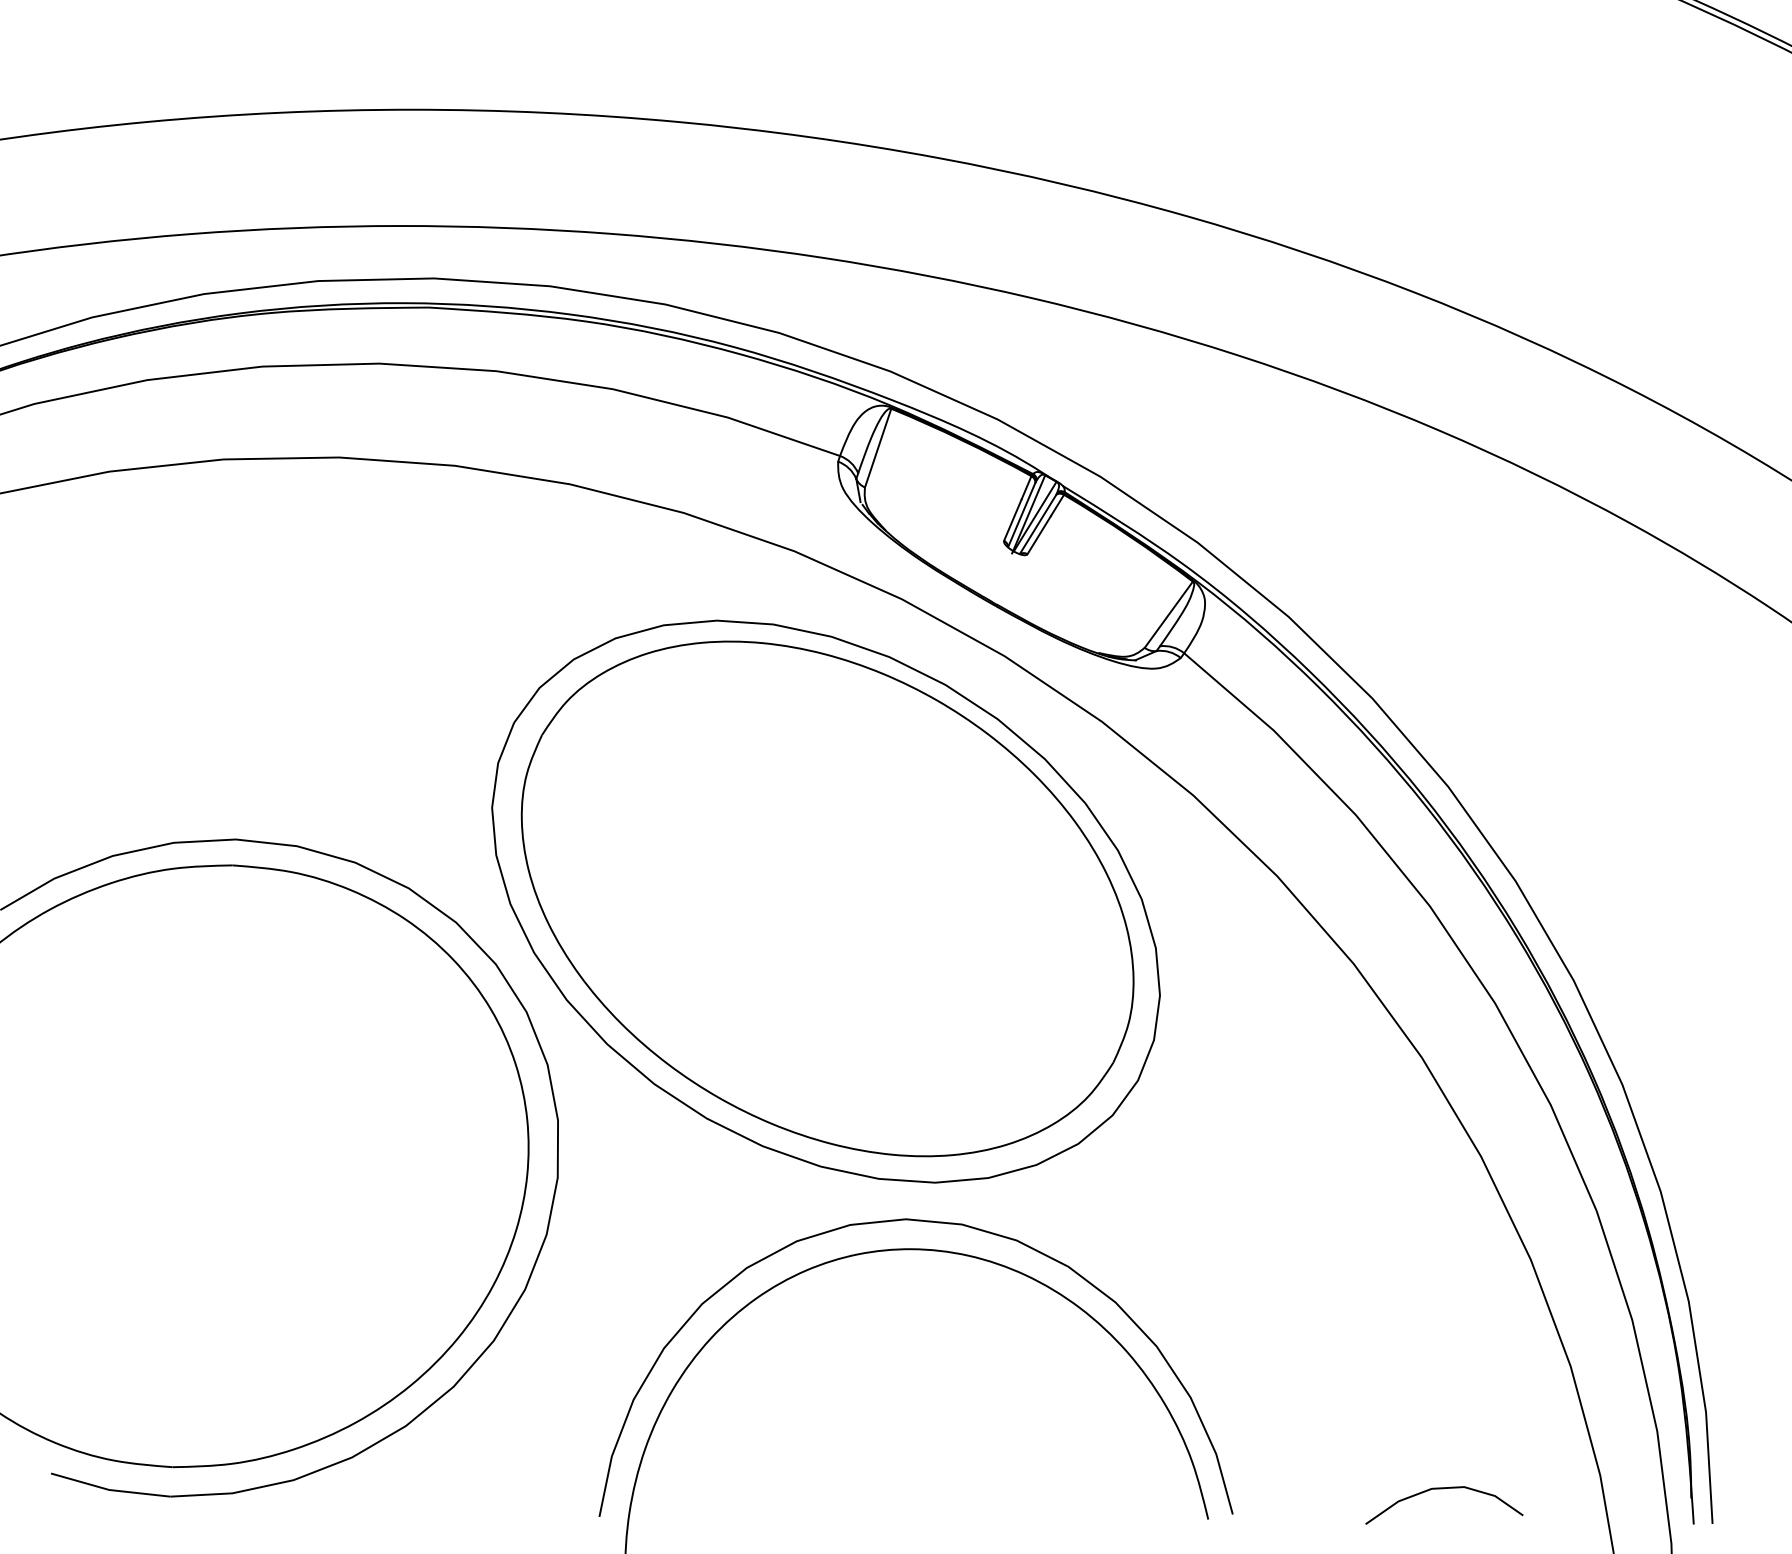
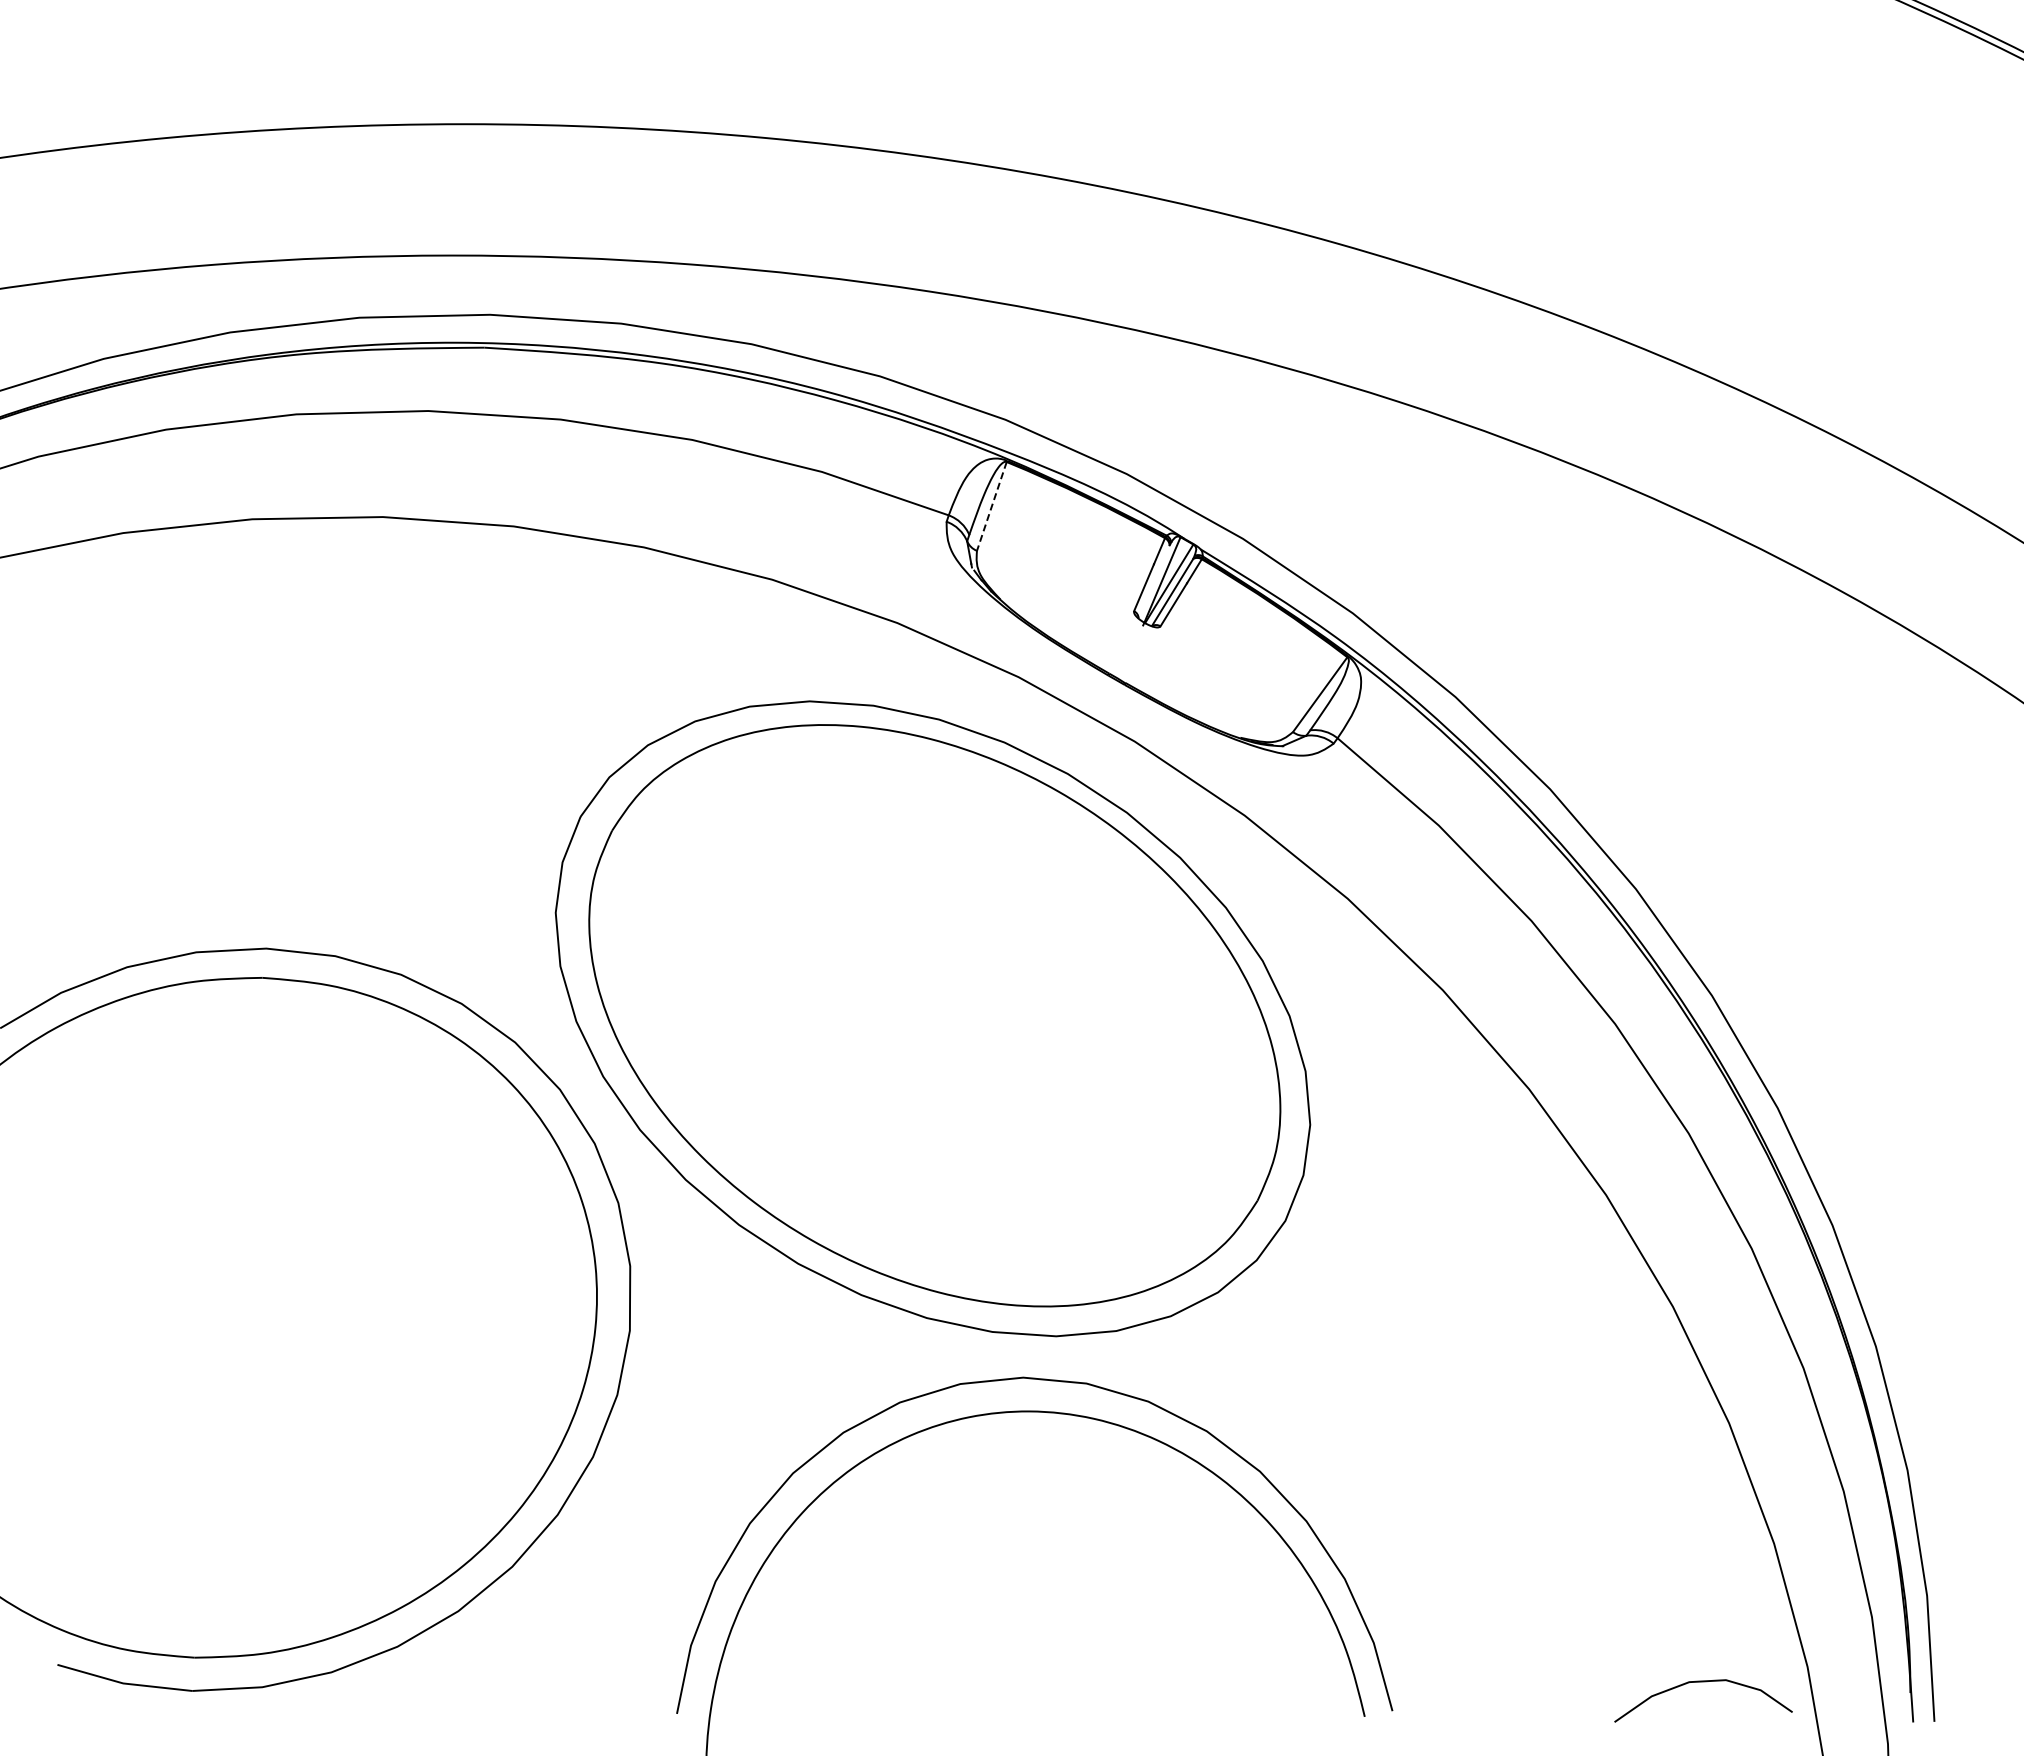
line: (877, 448) -> (991, 506), solid -> dashed
line: (1021, 514) -> (1153, 581), removed
curve: (1444, 1489) -> (1703, 1682), moved

